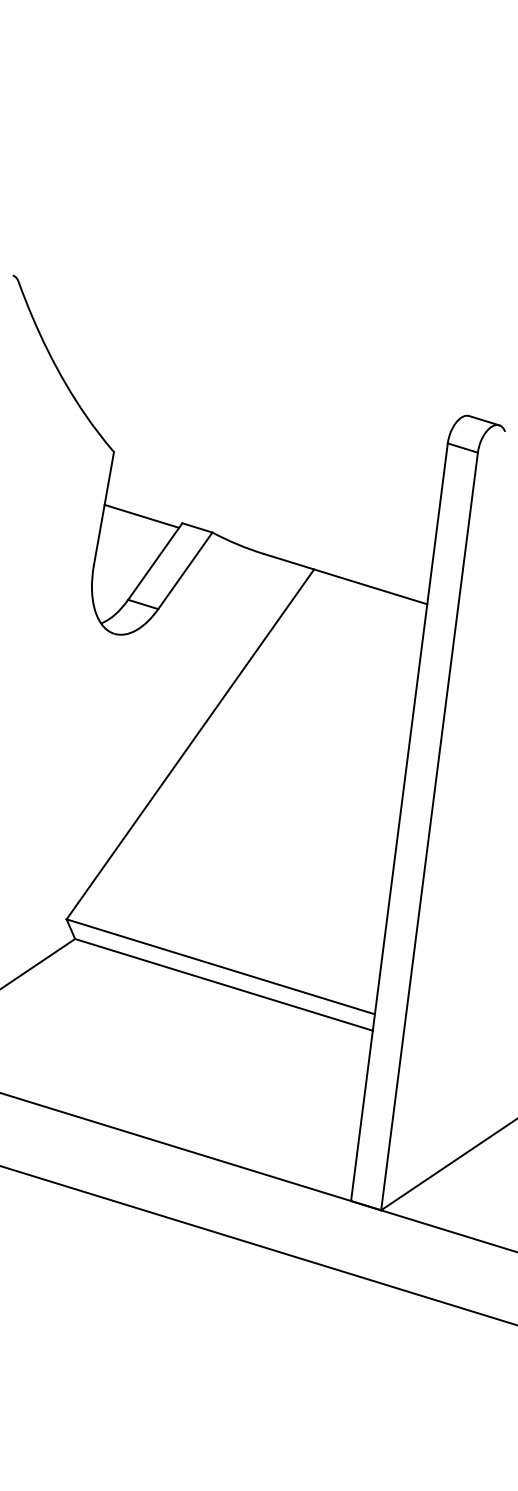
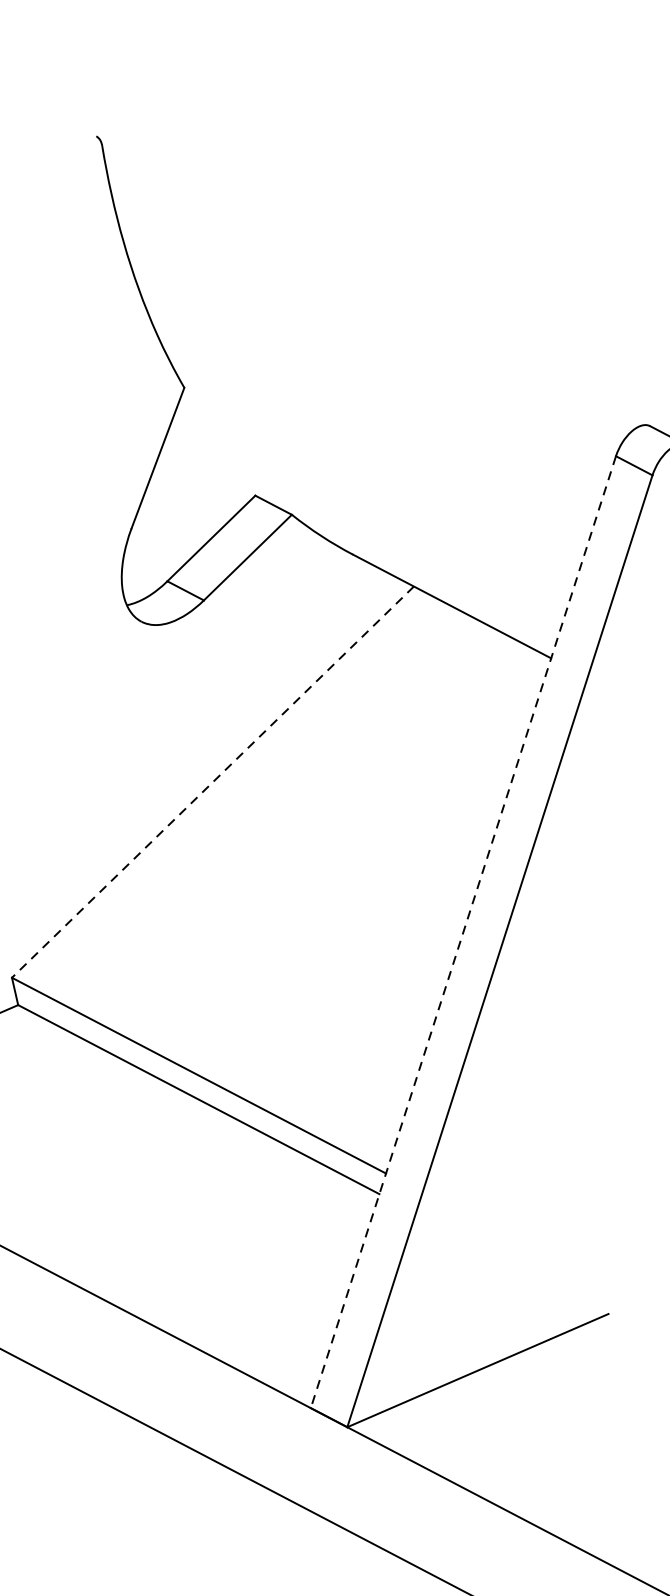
line: (141, 515) -> (204, 475), removed
line: (190, 744) -> (213, 782), solid -> dashed
line: (399, 822) -> (463, 932), solid -> dashed

